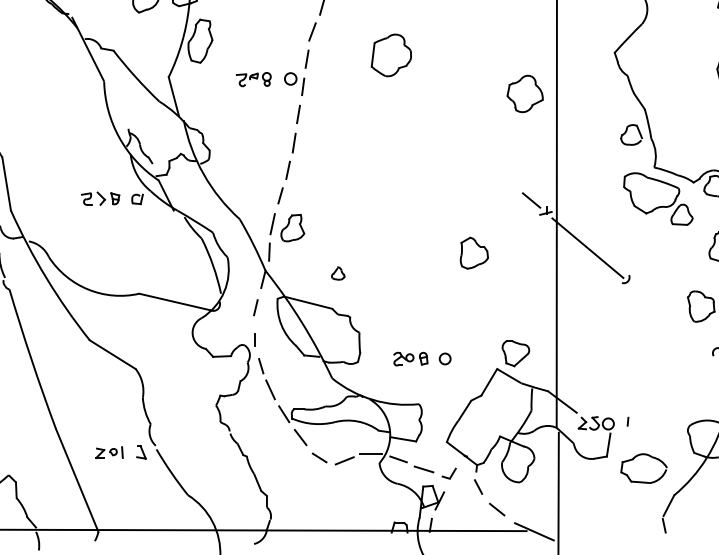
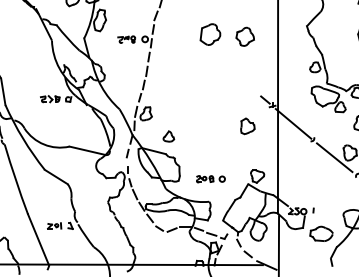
part: (391, 55) -> (210, 34), moved
part: (523, 93) -> (244, 36), moved
part: (473, 253) -> (247, 126), moved
part: (337, 273) -> (168, 136), size x1.67
line: (669, 315) -> (334, 157), added

